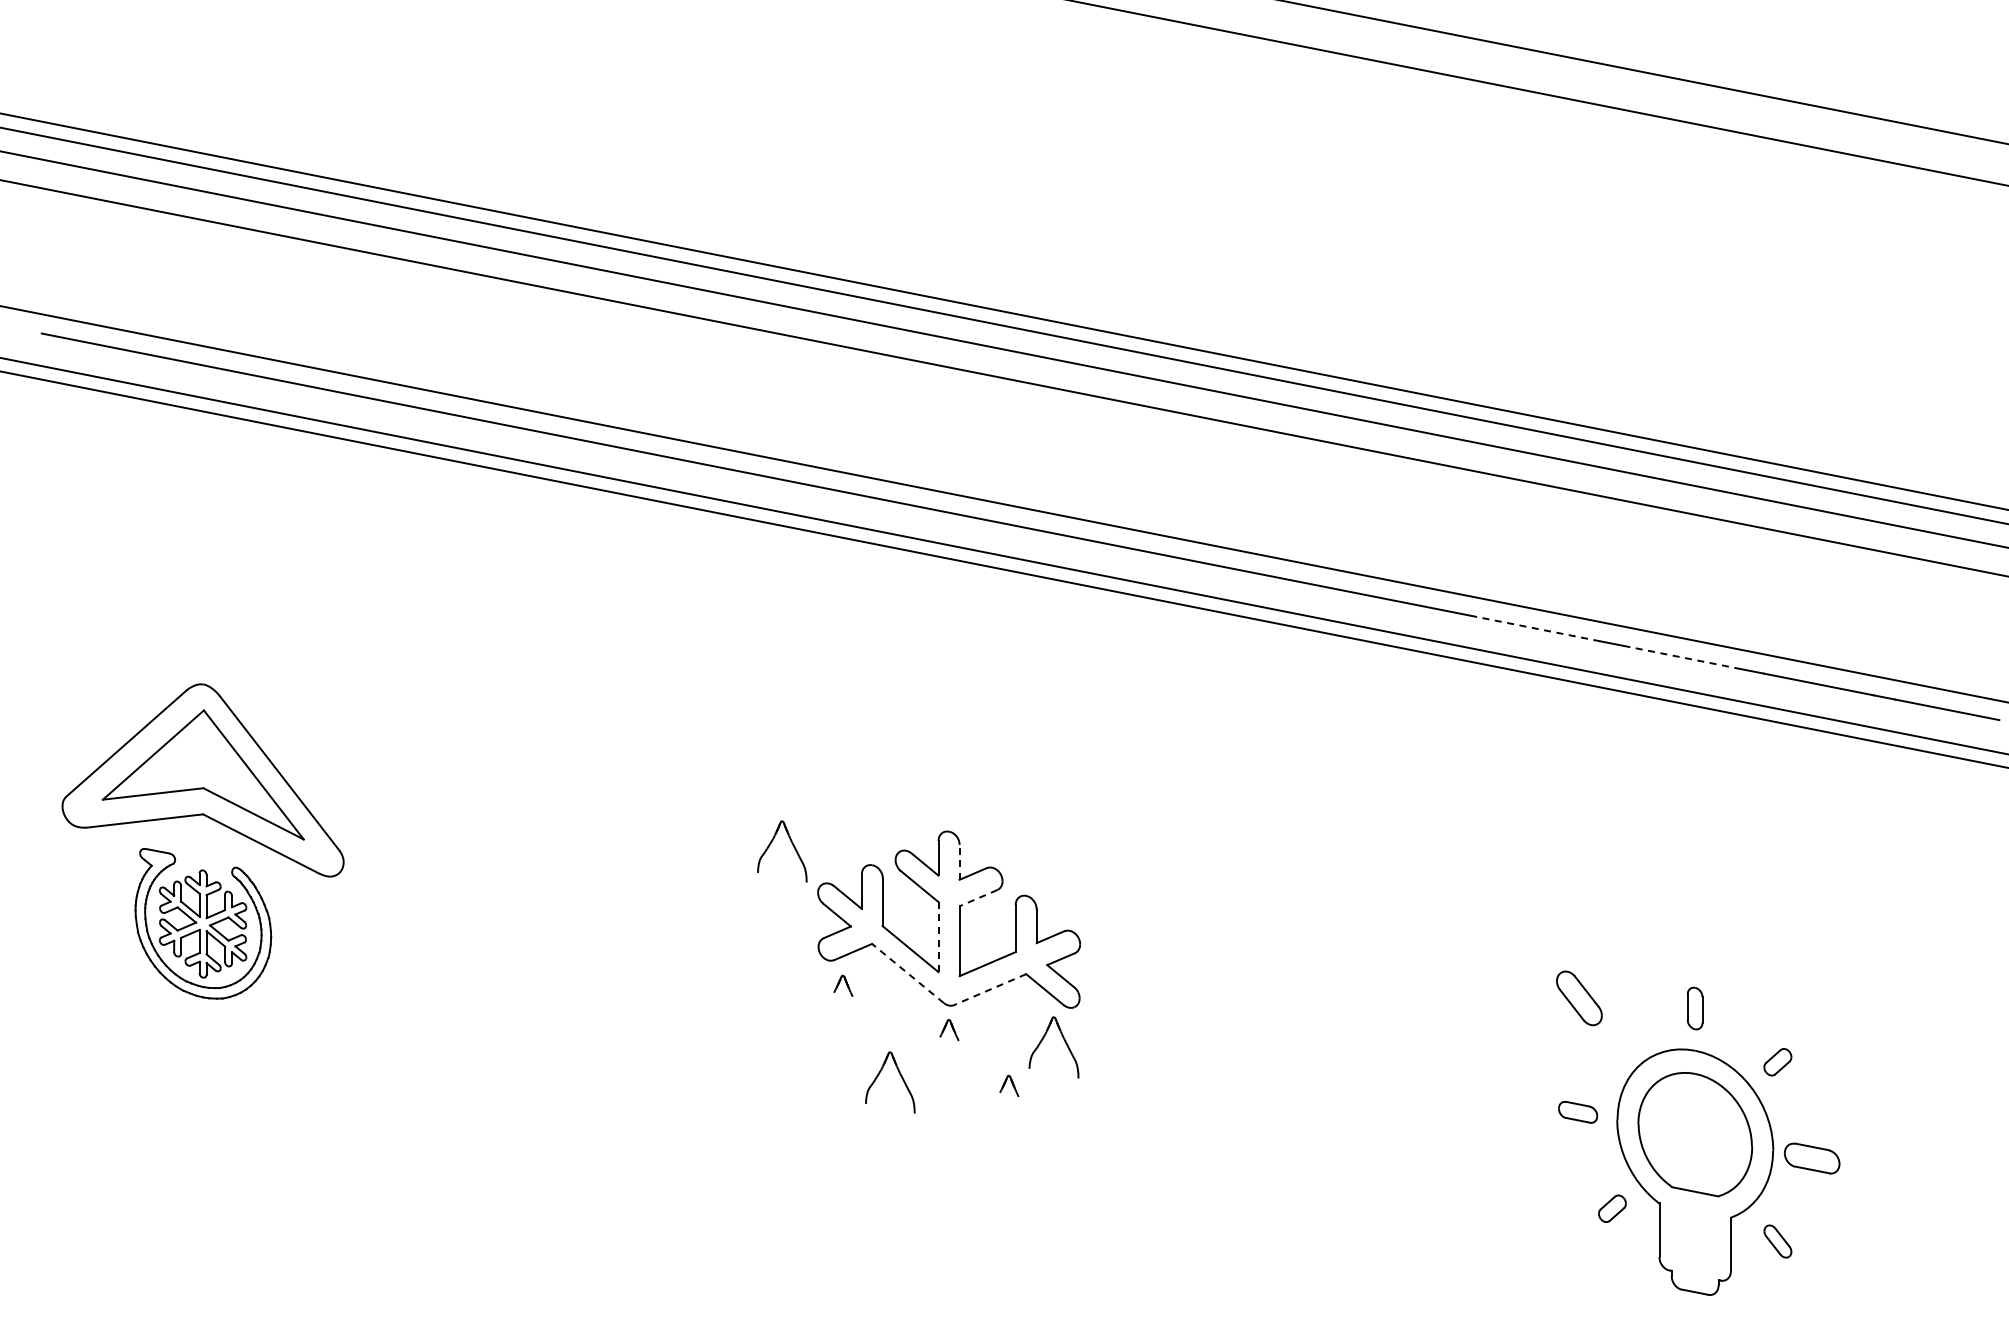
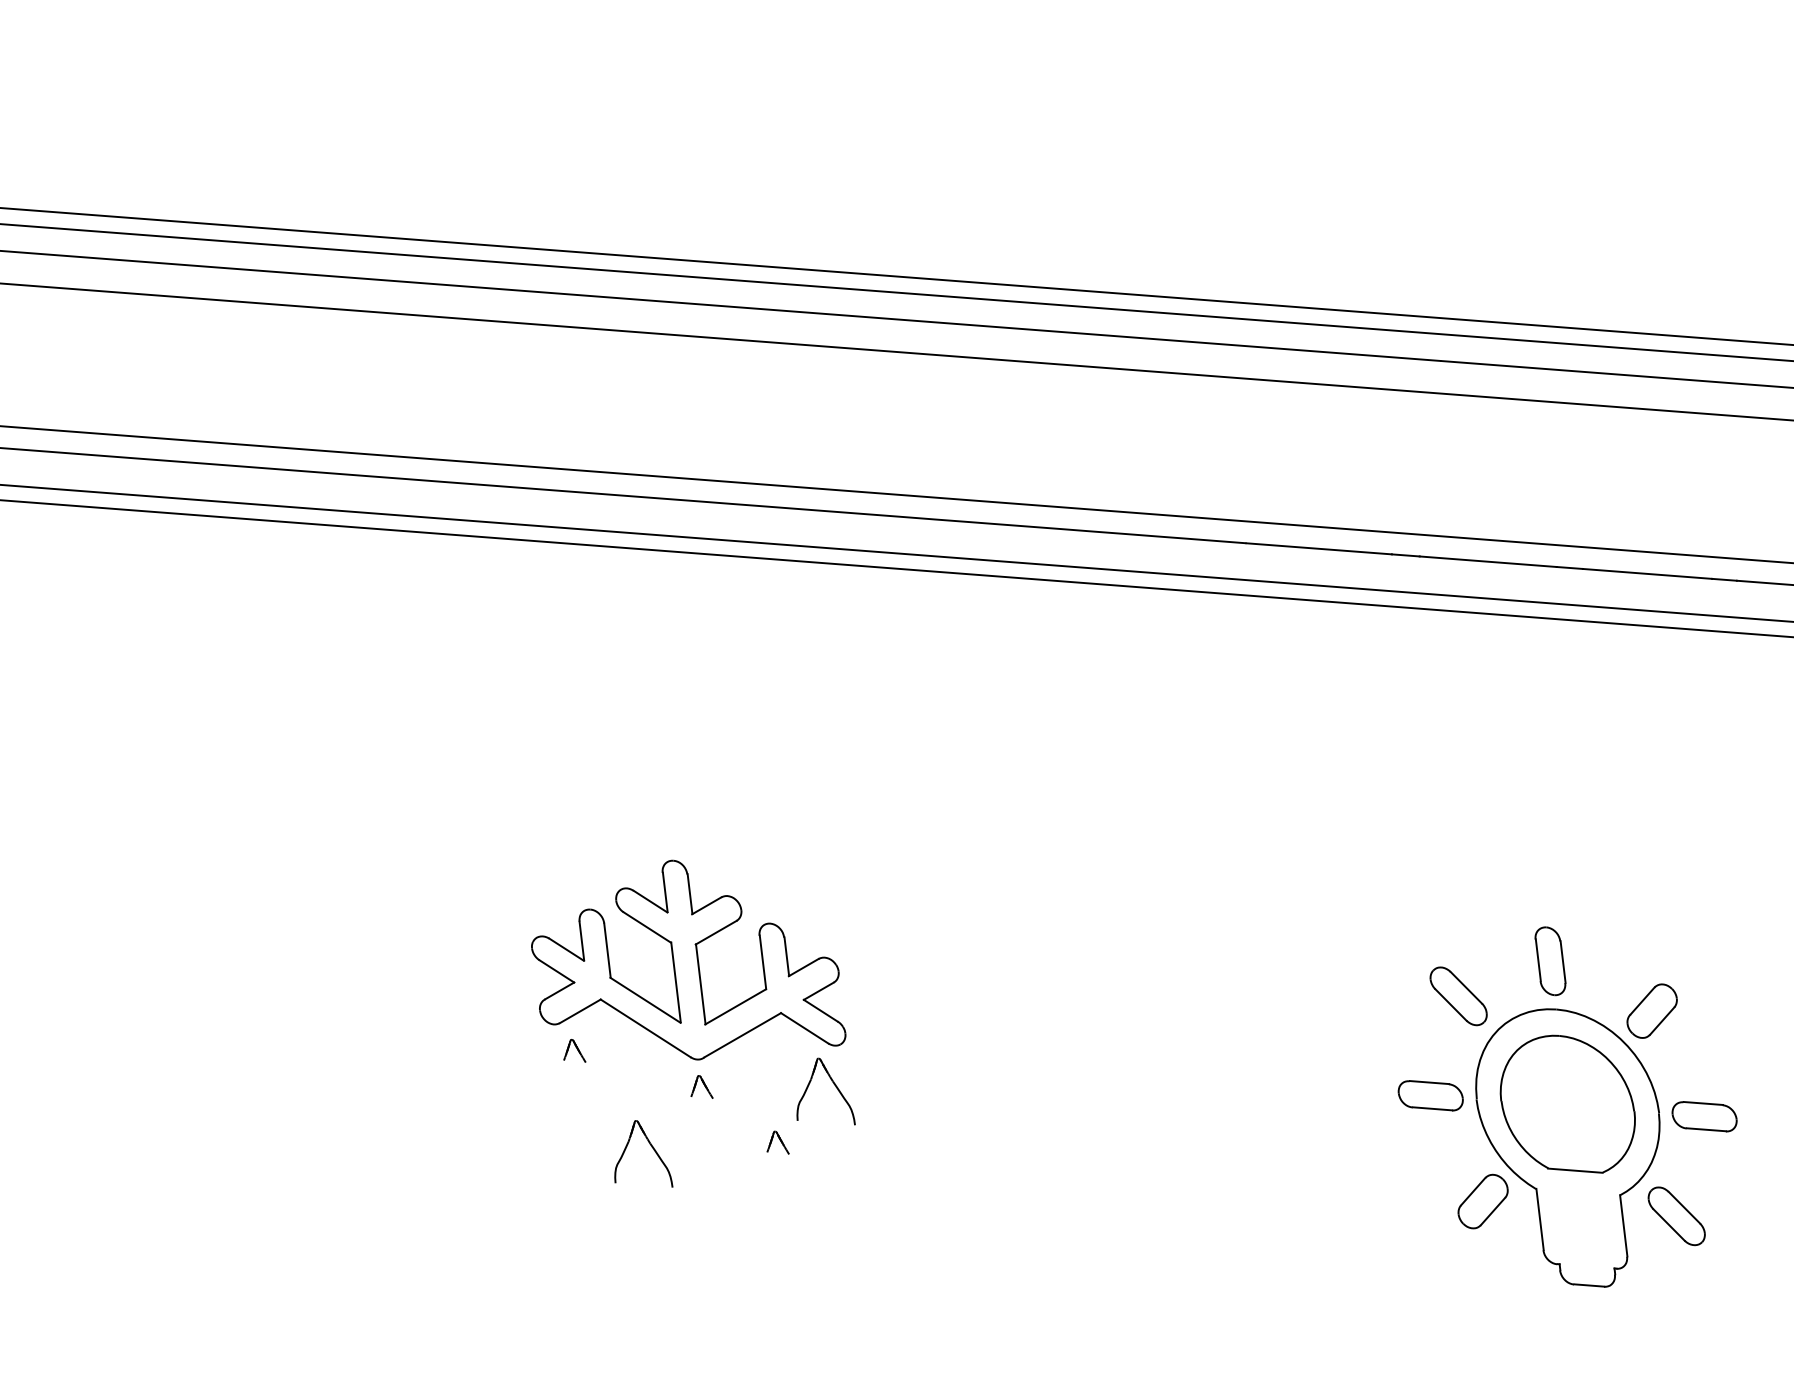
line: (1537, 628) -> (1318, 548), dashed -> solid
line: (1682, 657) -> (1488, 561), dashed -> solid
part: (792, 845) -> (496, 897), removed
line: (959, 861) -> (689, 893), dashed -> solid
line: (978, 898) -> (716, 933), dashed -> solid
line: (938, 937) -> (675, 983), dashed -> solid
line: (907, 973) -> (645, 1028), dashed -> solid
line: (990, 989) -> (742, 1035), dashed -> solid
part: (1579, 998) -> (1458, 996), moved
part: (1694, 1008) -> (1549, 961), size x1.43
part: (1777, 1062) -> (1651, 1011), size x1.67
part: (1577, 1112) -> (1430, 1096), size x1.43
part: (1612, 1208) -> (1483, 1201), size x1.67
part: (1777, 1241) -> (1676, 1216), size x1.67

